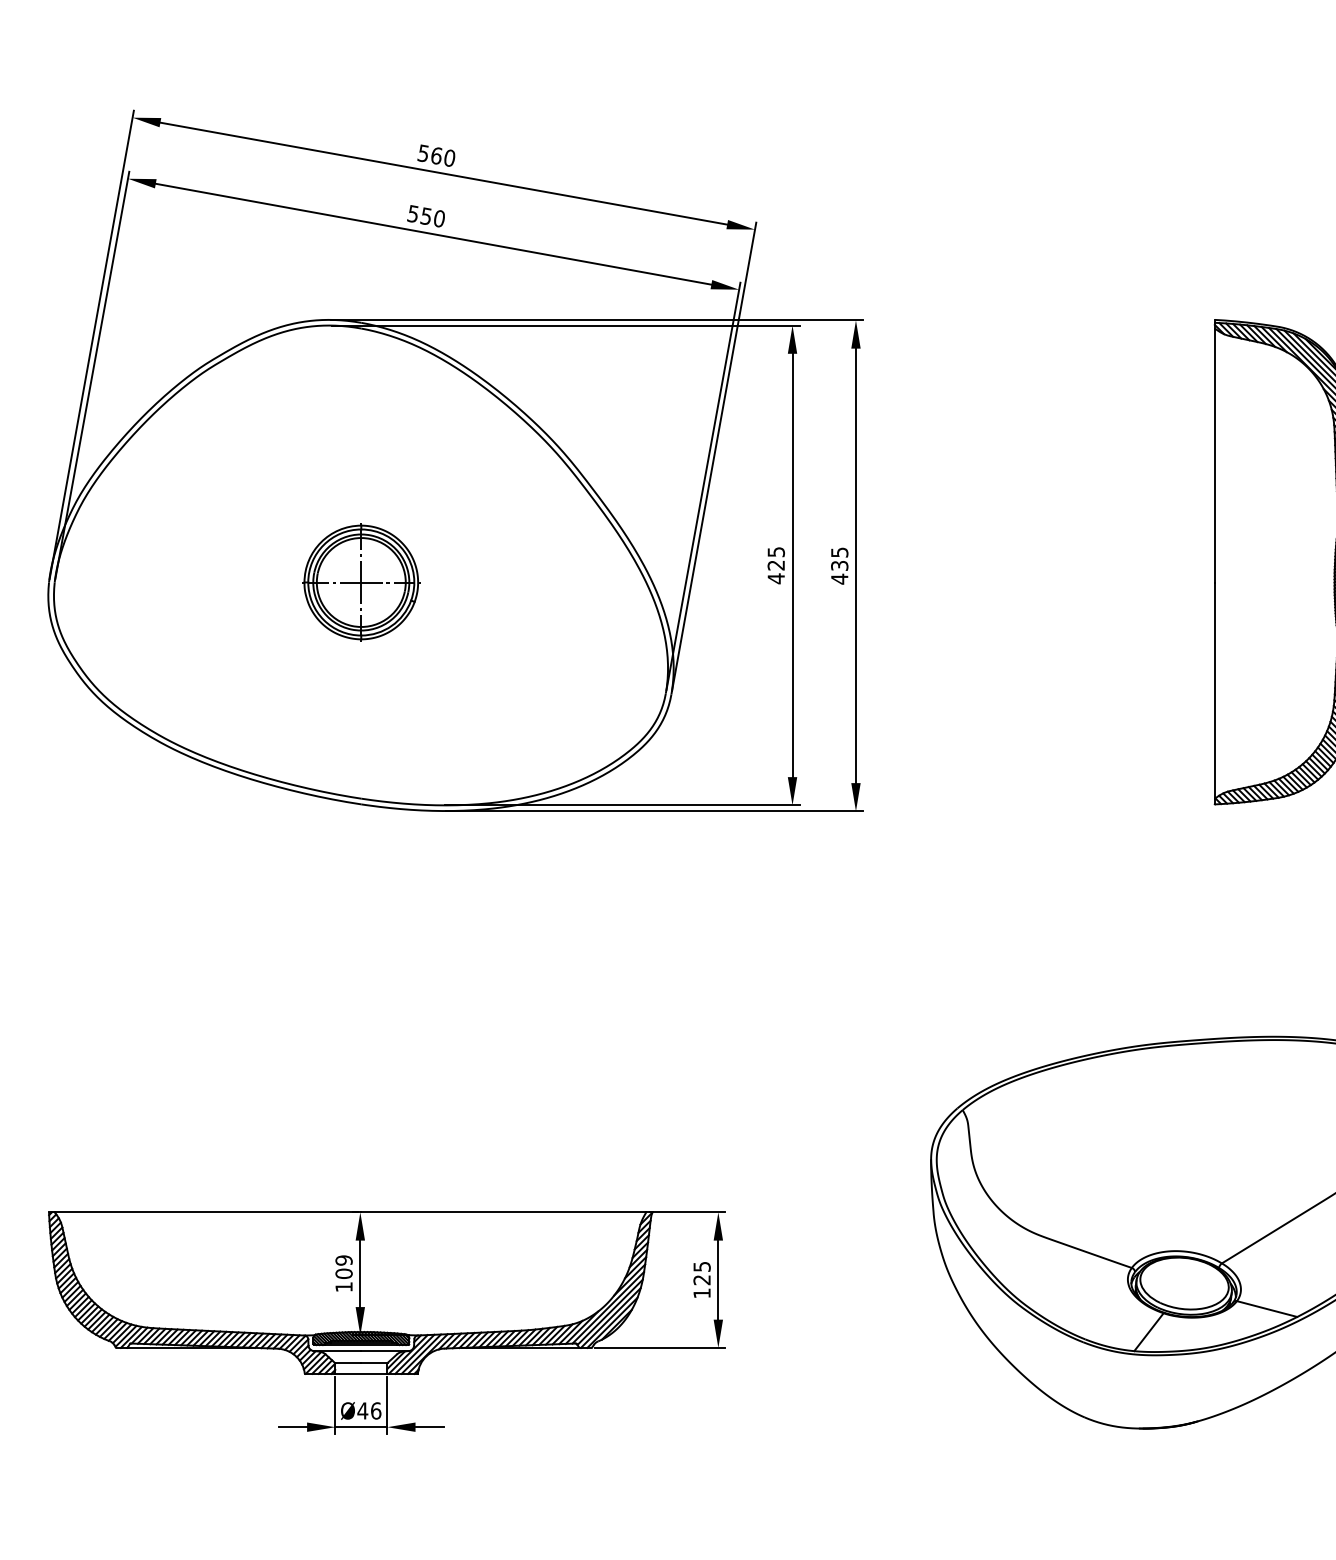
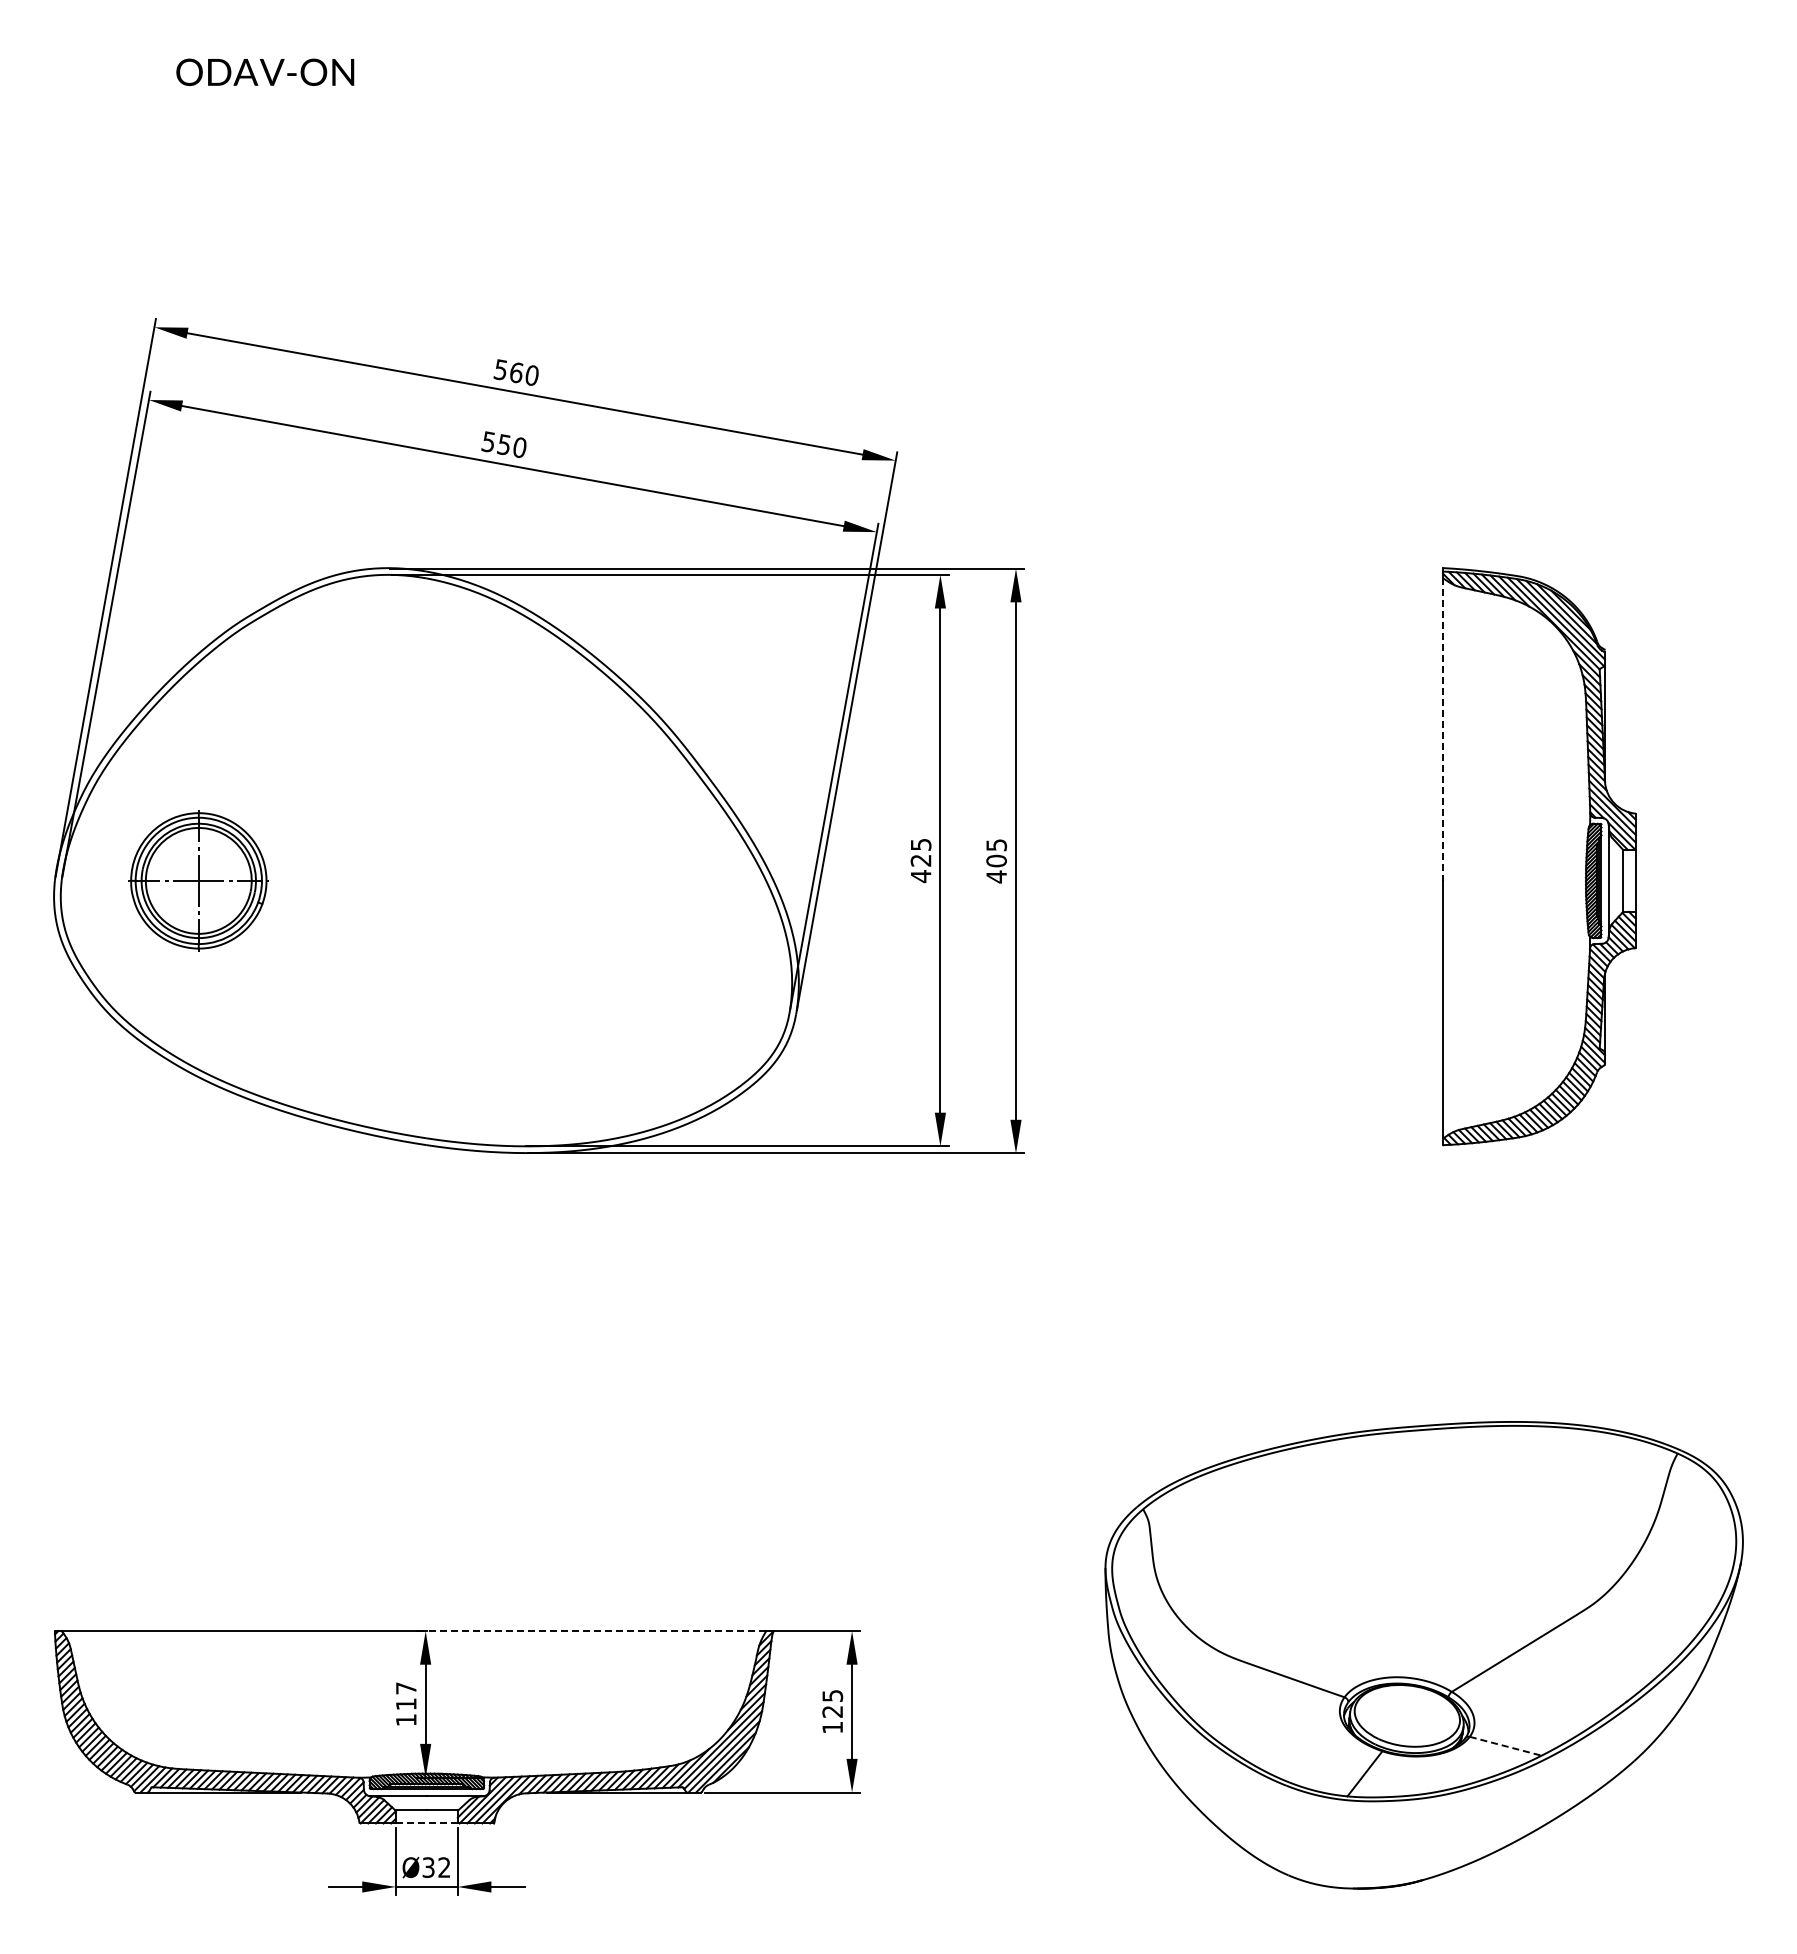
line: (1214, 456) -> (1443, 730), solid -> dashed
text: (839, 565) -> (996, 860), 435 -> 405
part: (361, 582) -> (198, 880), moved
line: (503, 1212) -> (596, 1631), solid -> dashed
text: (344, 1267) -> (406, 1696), 109 -> 117
line: (1267, 1309) -> (1506, 1746), solid -> dashed
line: (361, 1373) -> (426, 1823), solid -> dashed
text: (369, 1410) -> (436, 1867), Ø46 -> Ø32

